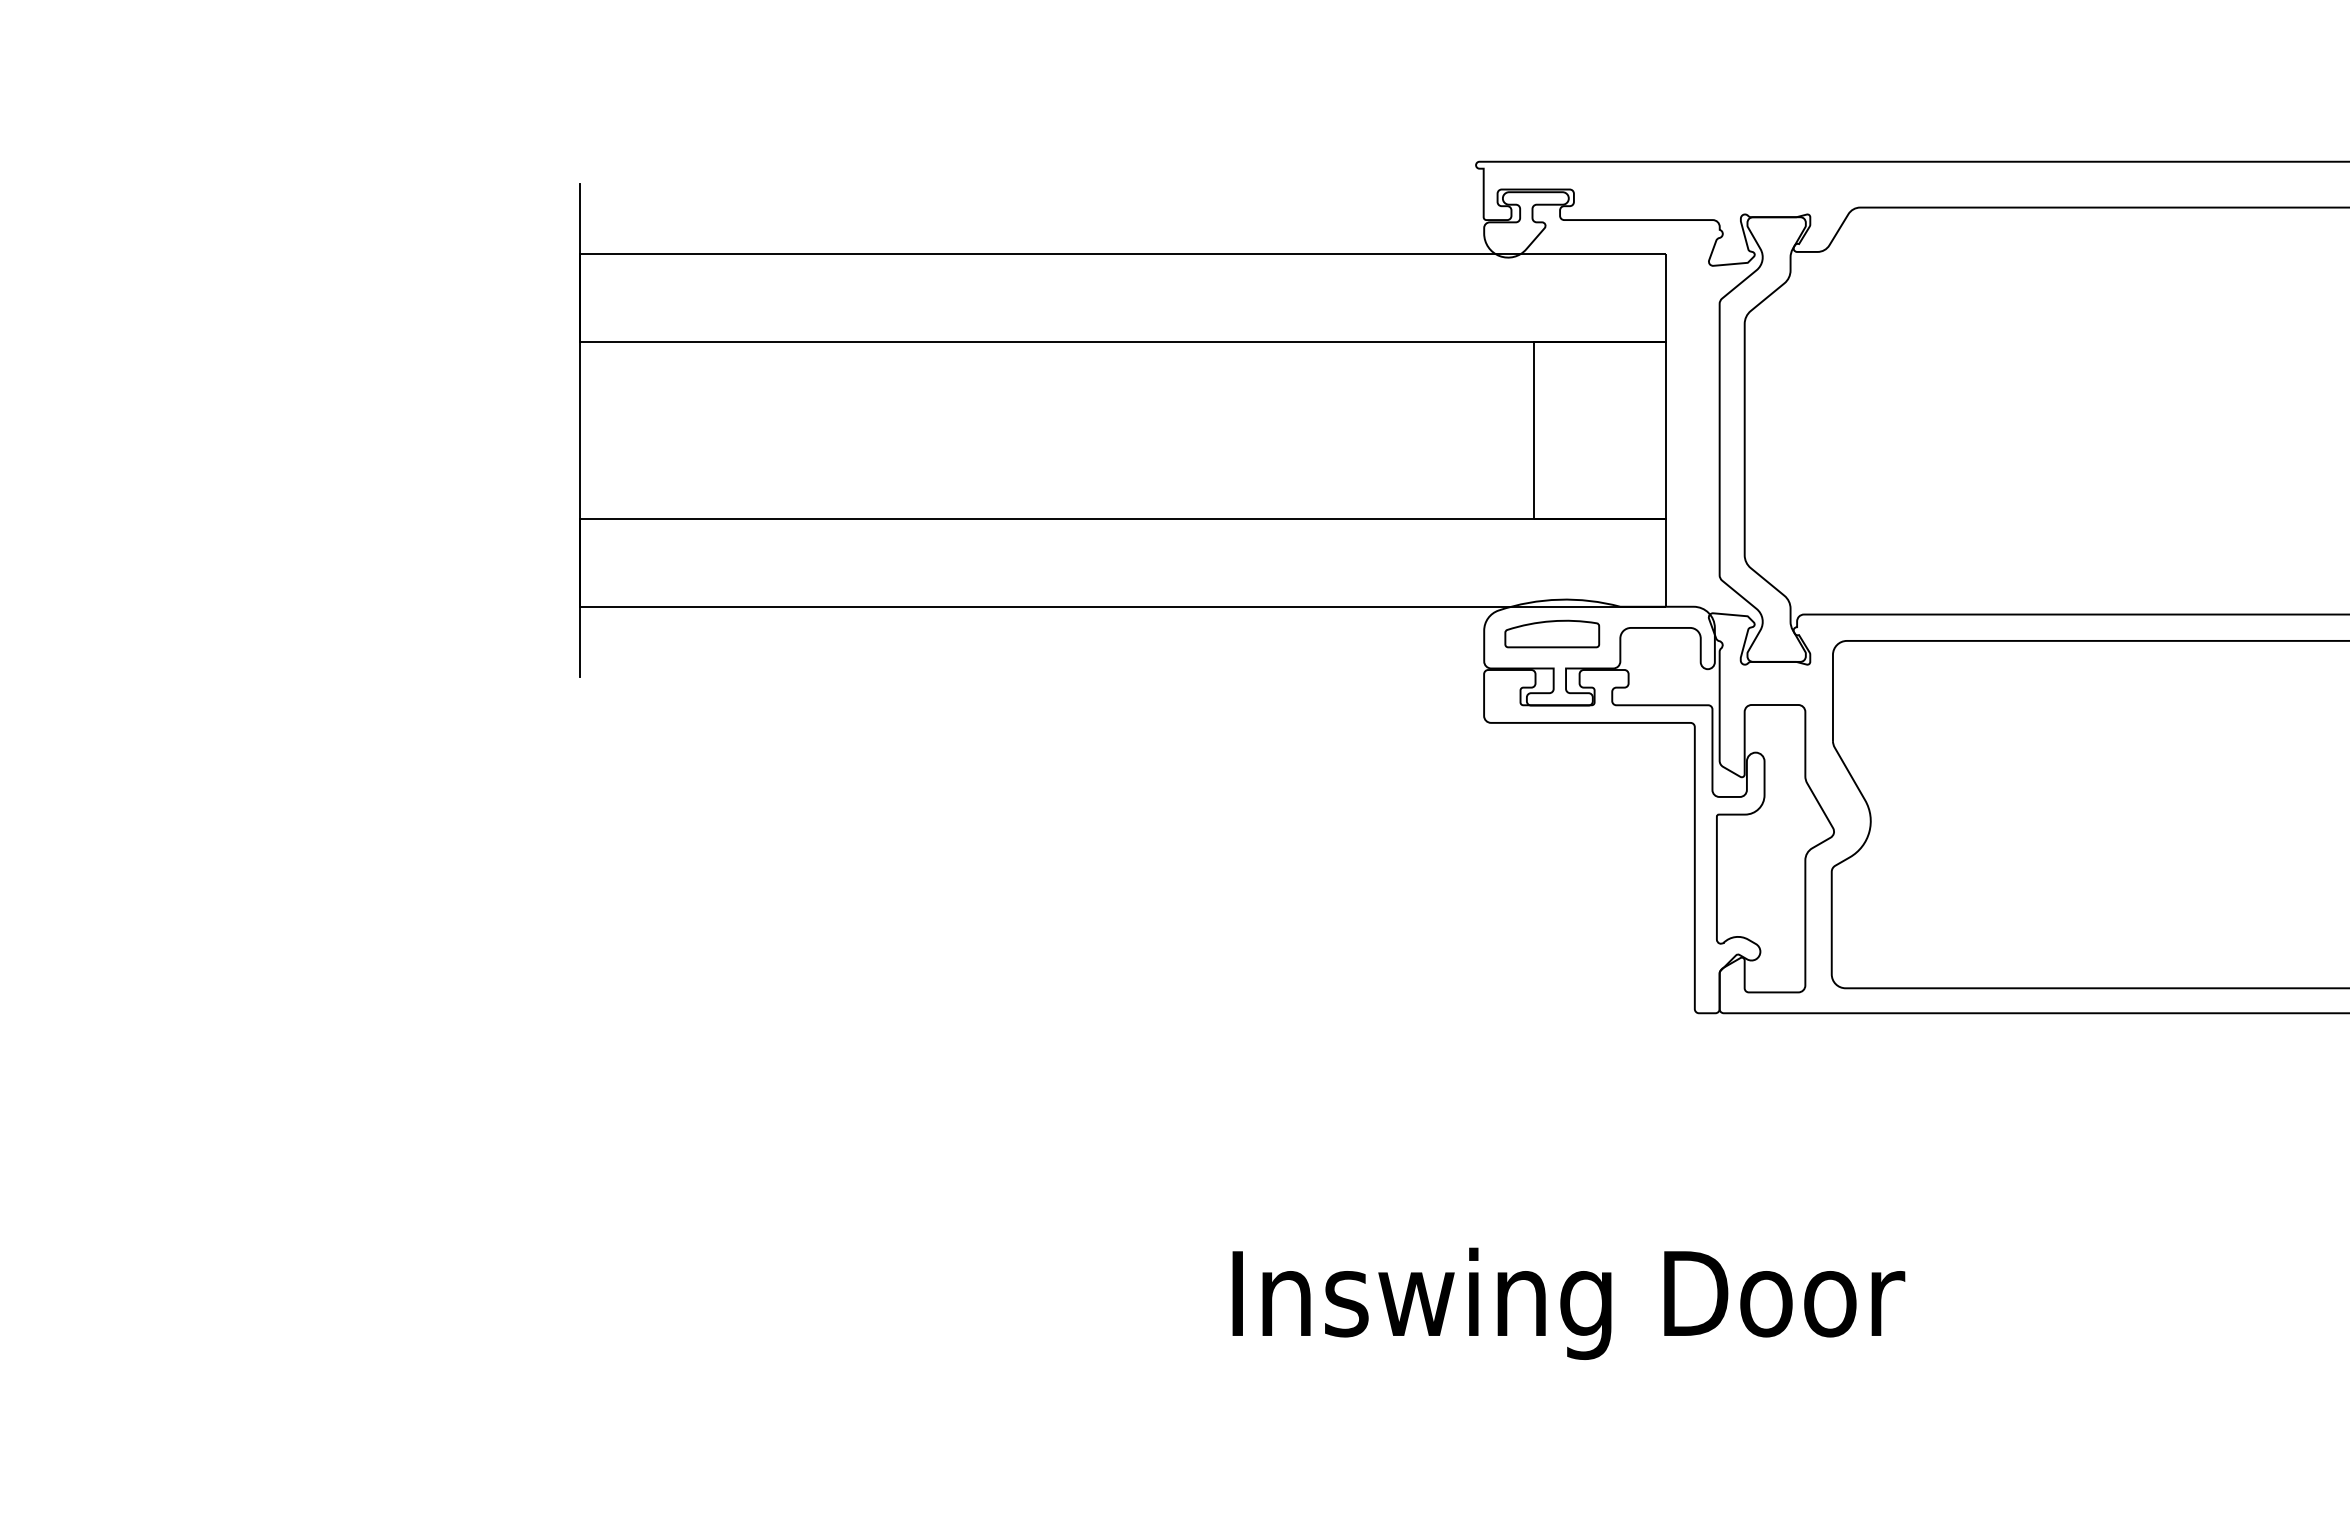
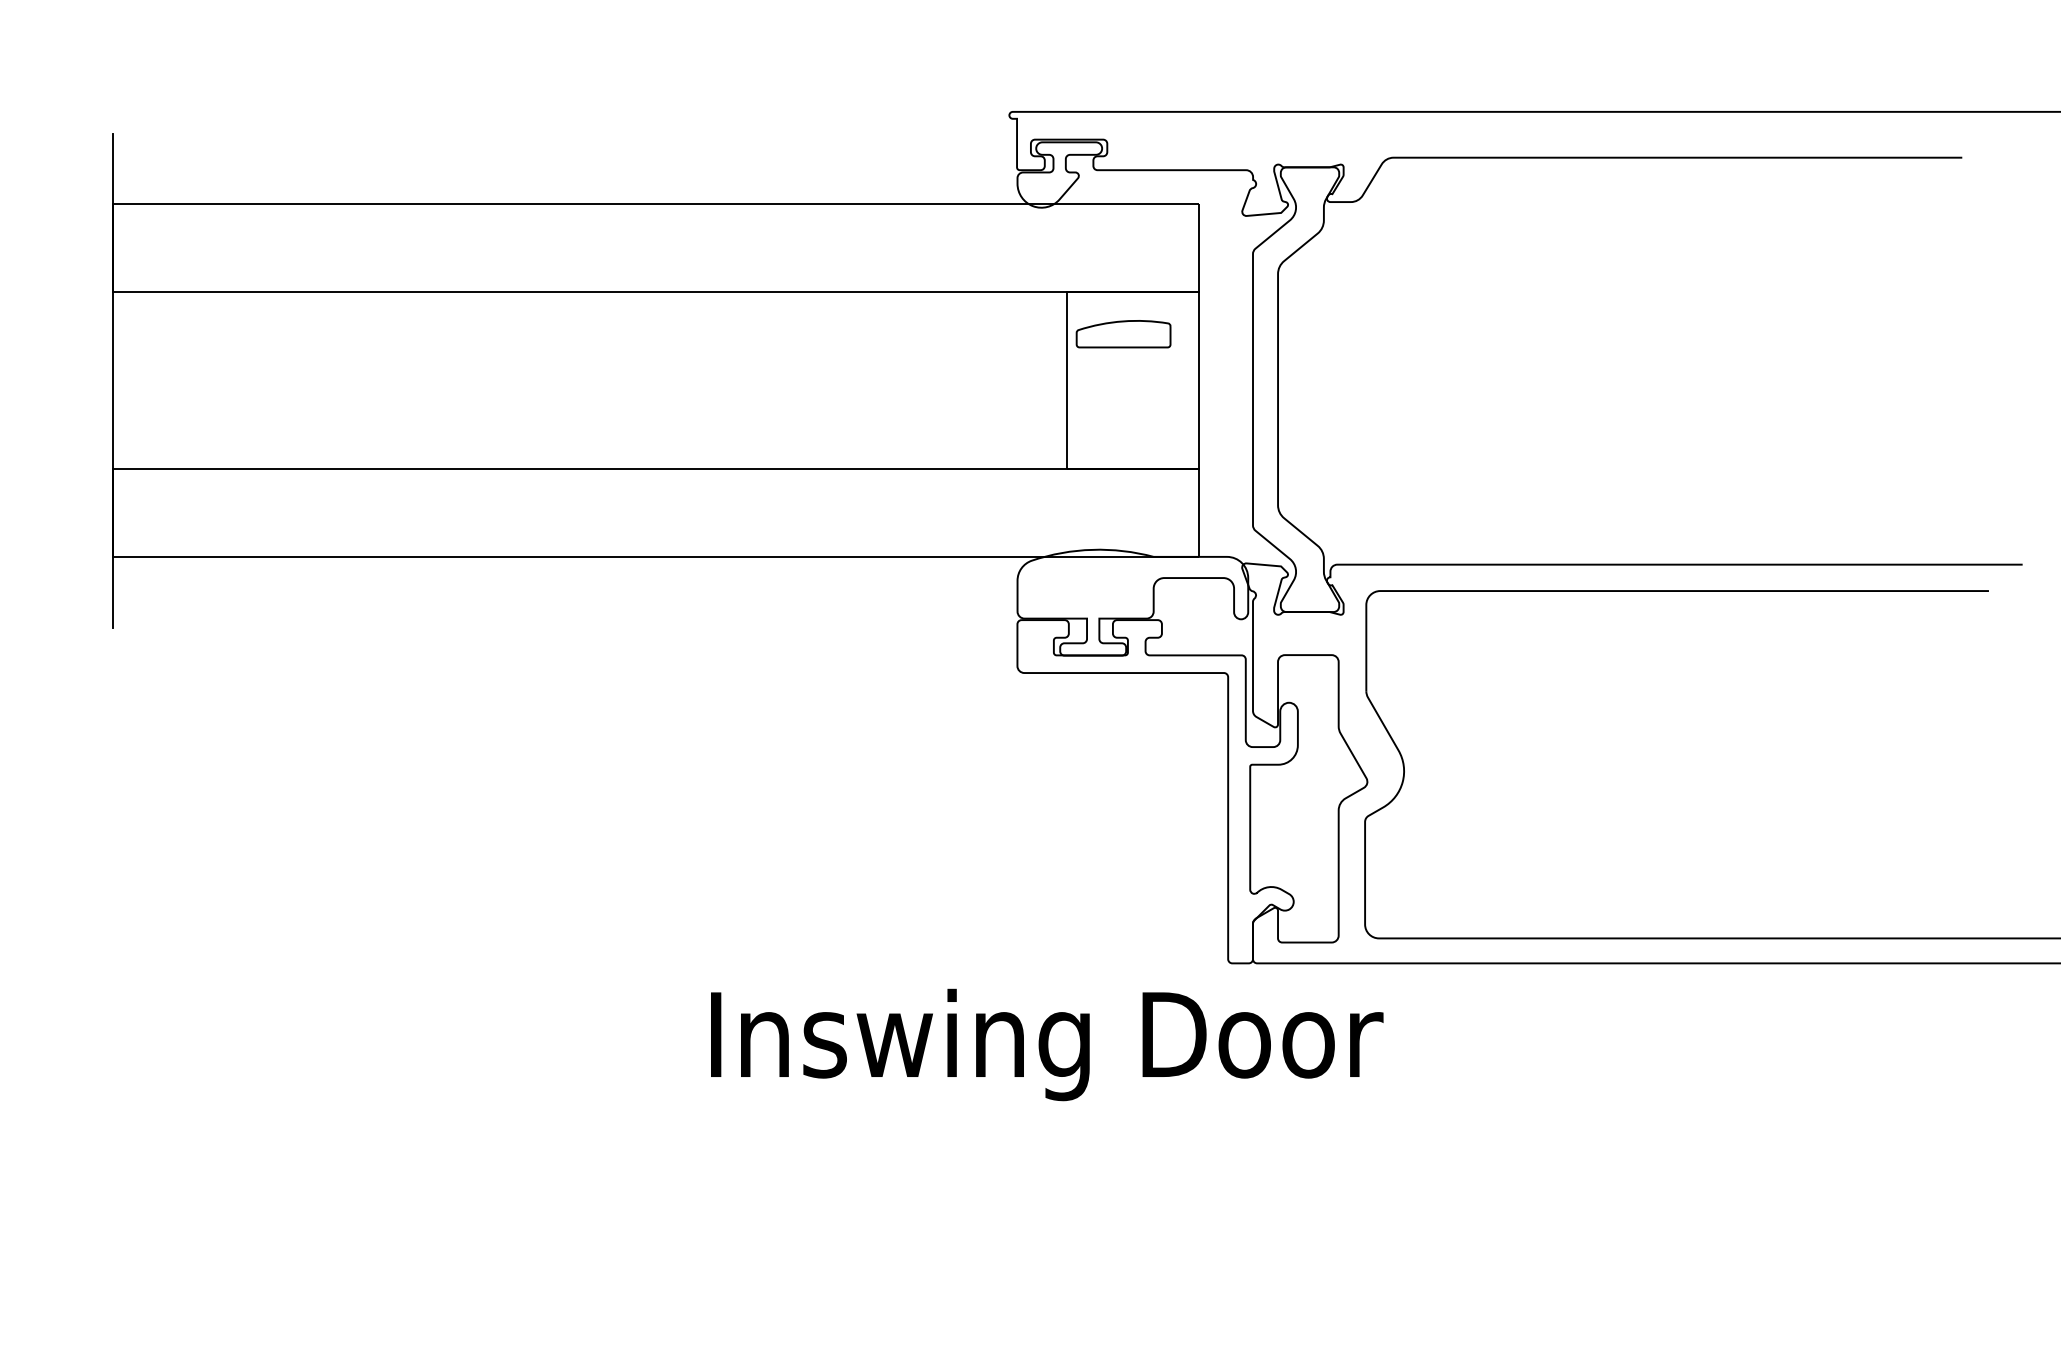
part: (1552, 633) -> (1123, 333), moved
text: (1568, 1303) -> (1046, 1044), moved

